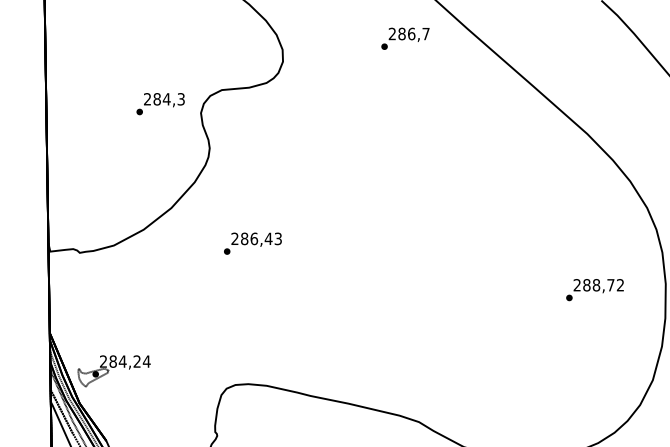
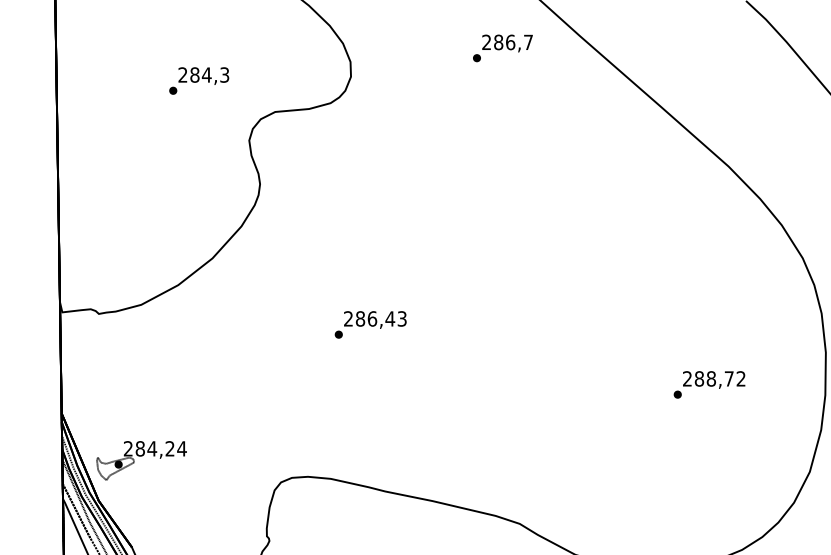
text: (160, 104) -> (199, 81), moved
text: (252, 243) -> (370, 324), moved
text: (594, 290) -> (708, 385), moved

